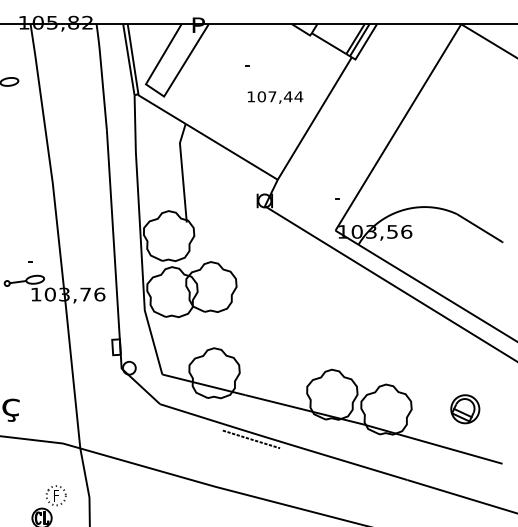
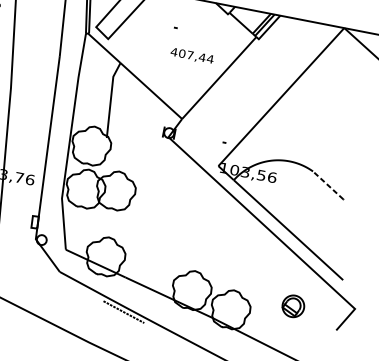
text: (250, 96) -> (173, 51), 107,44 -> 407,44
line: (479, 228) -> (328, 185), solid -> dashed
part: (465, 409) -> (293, 306), moved

